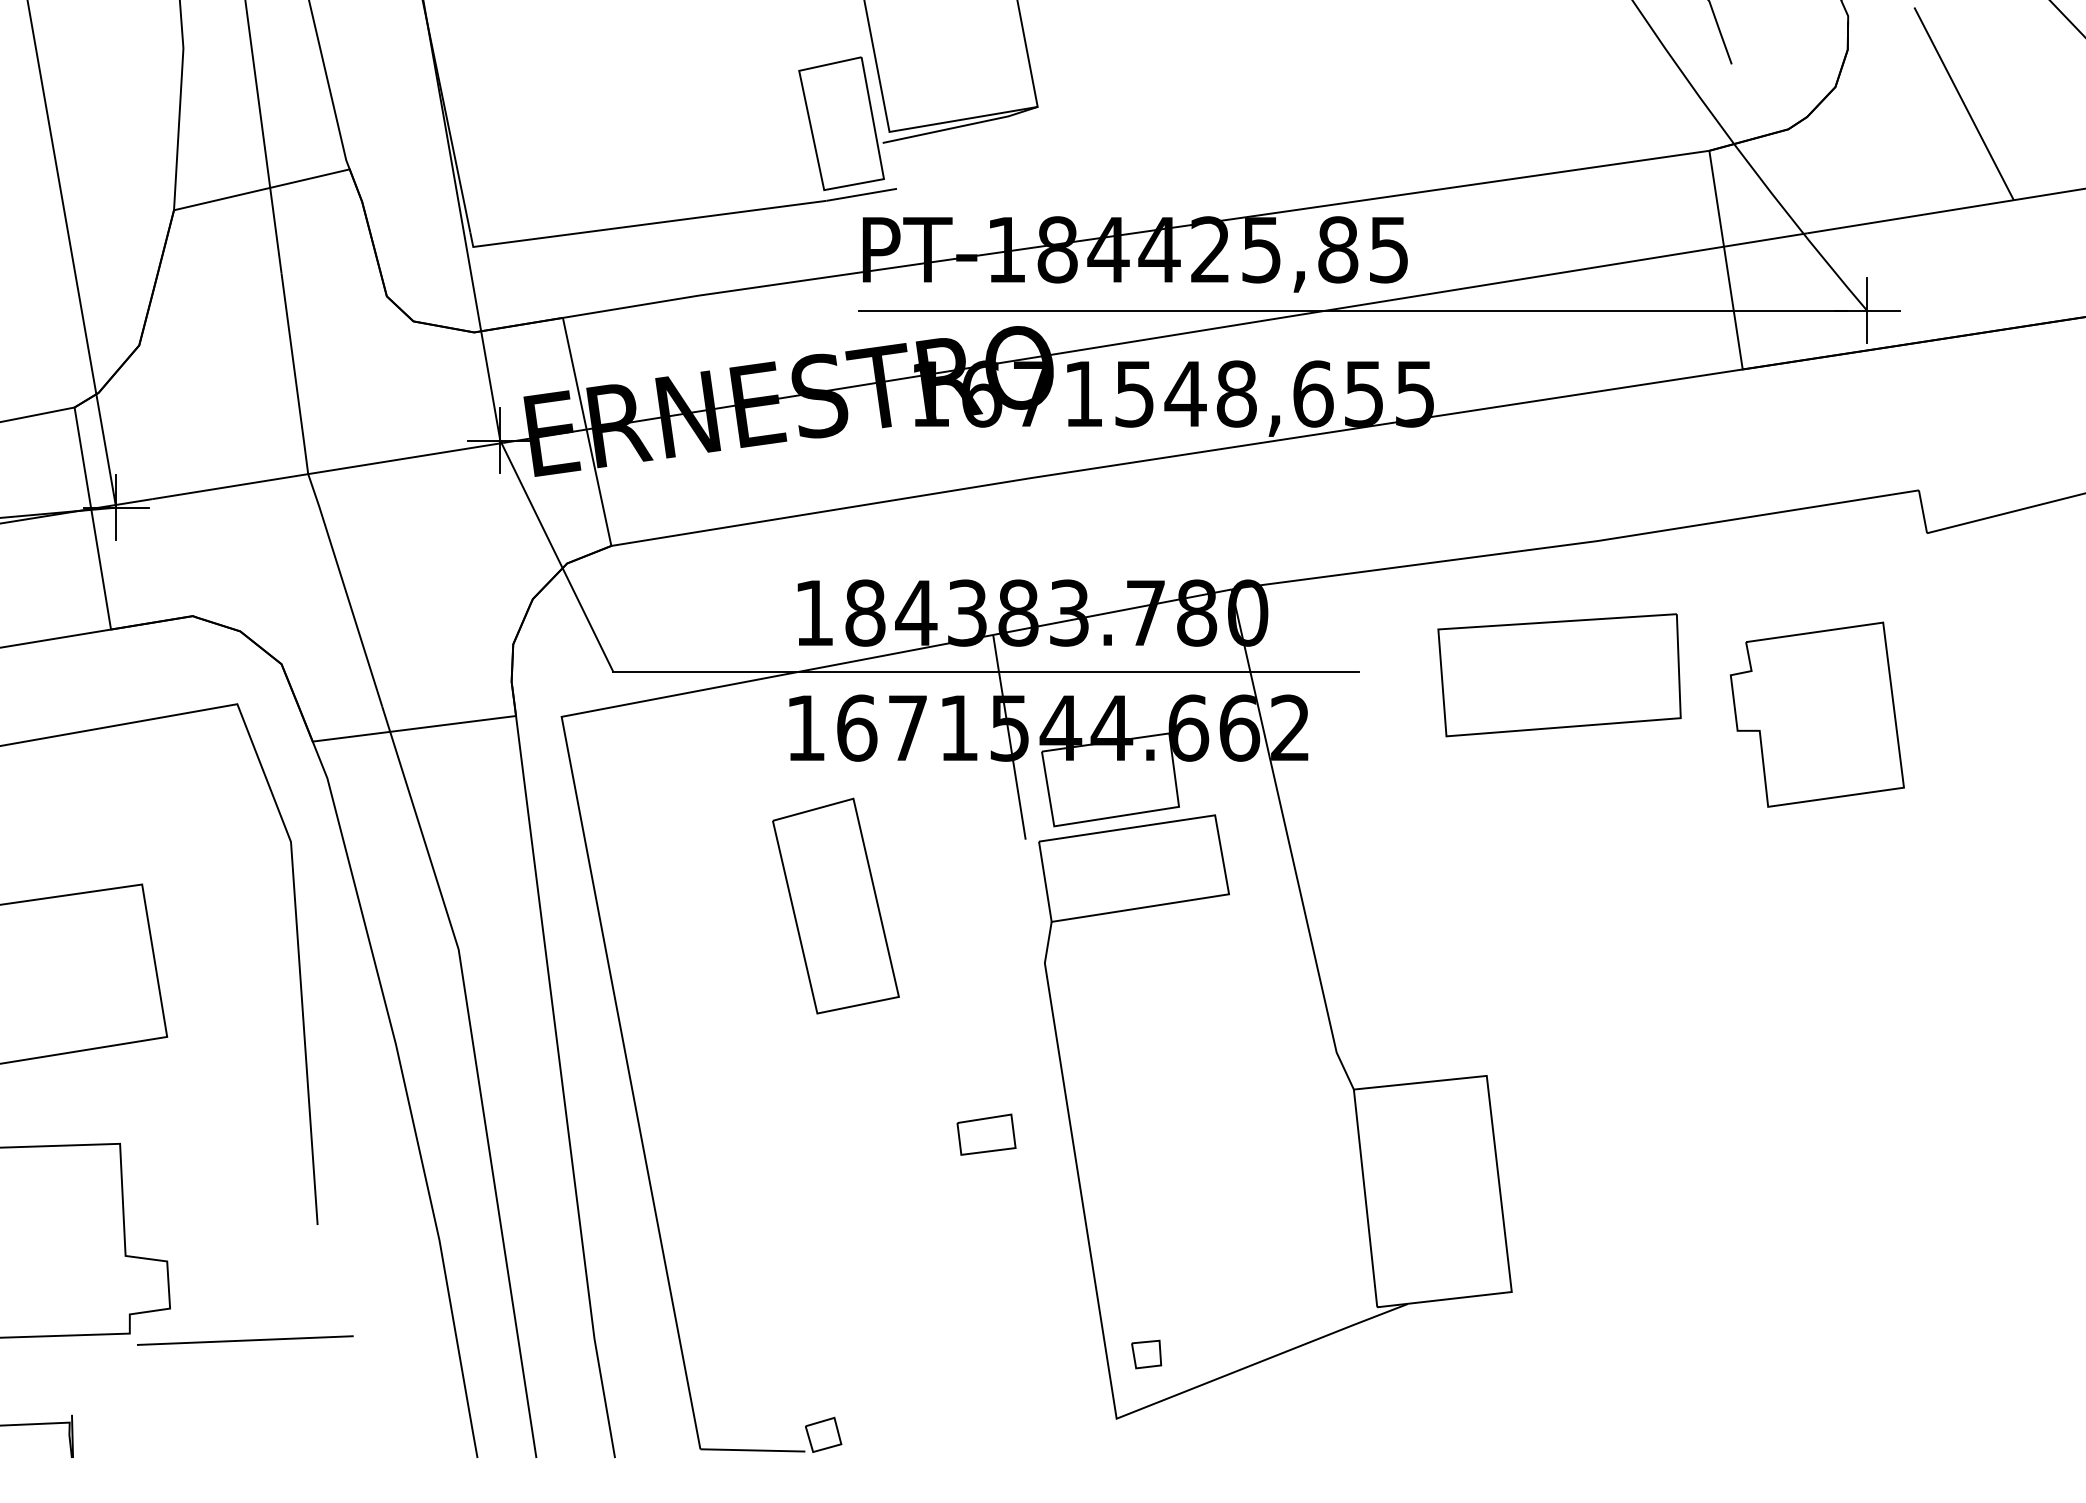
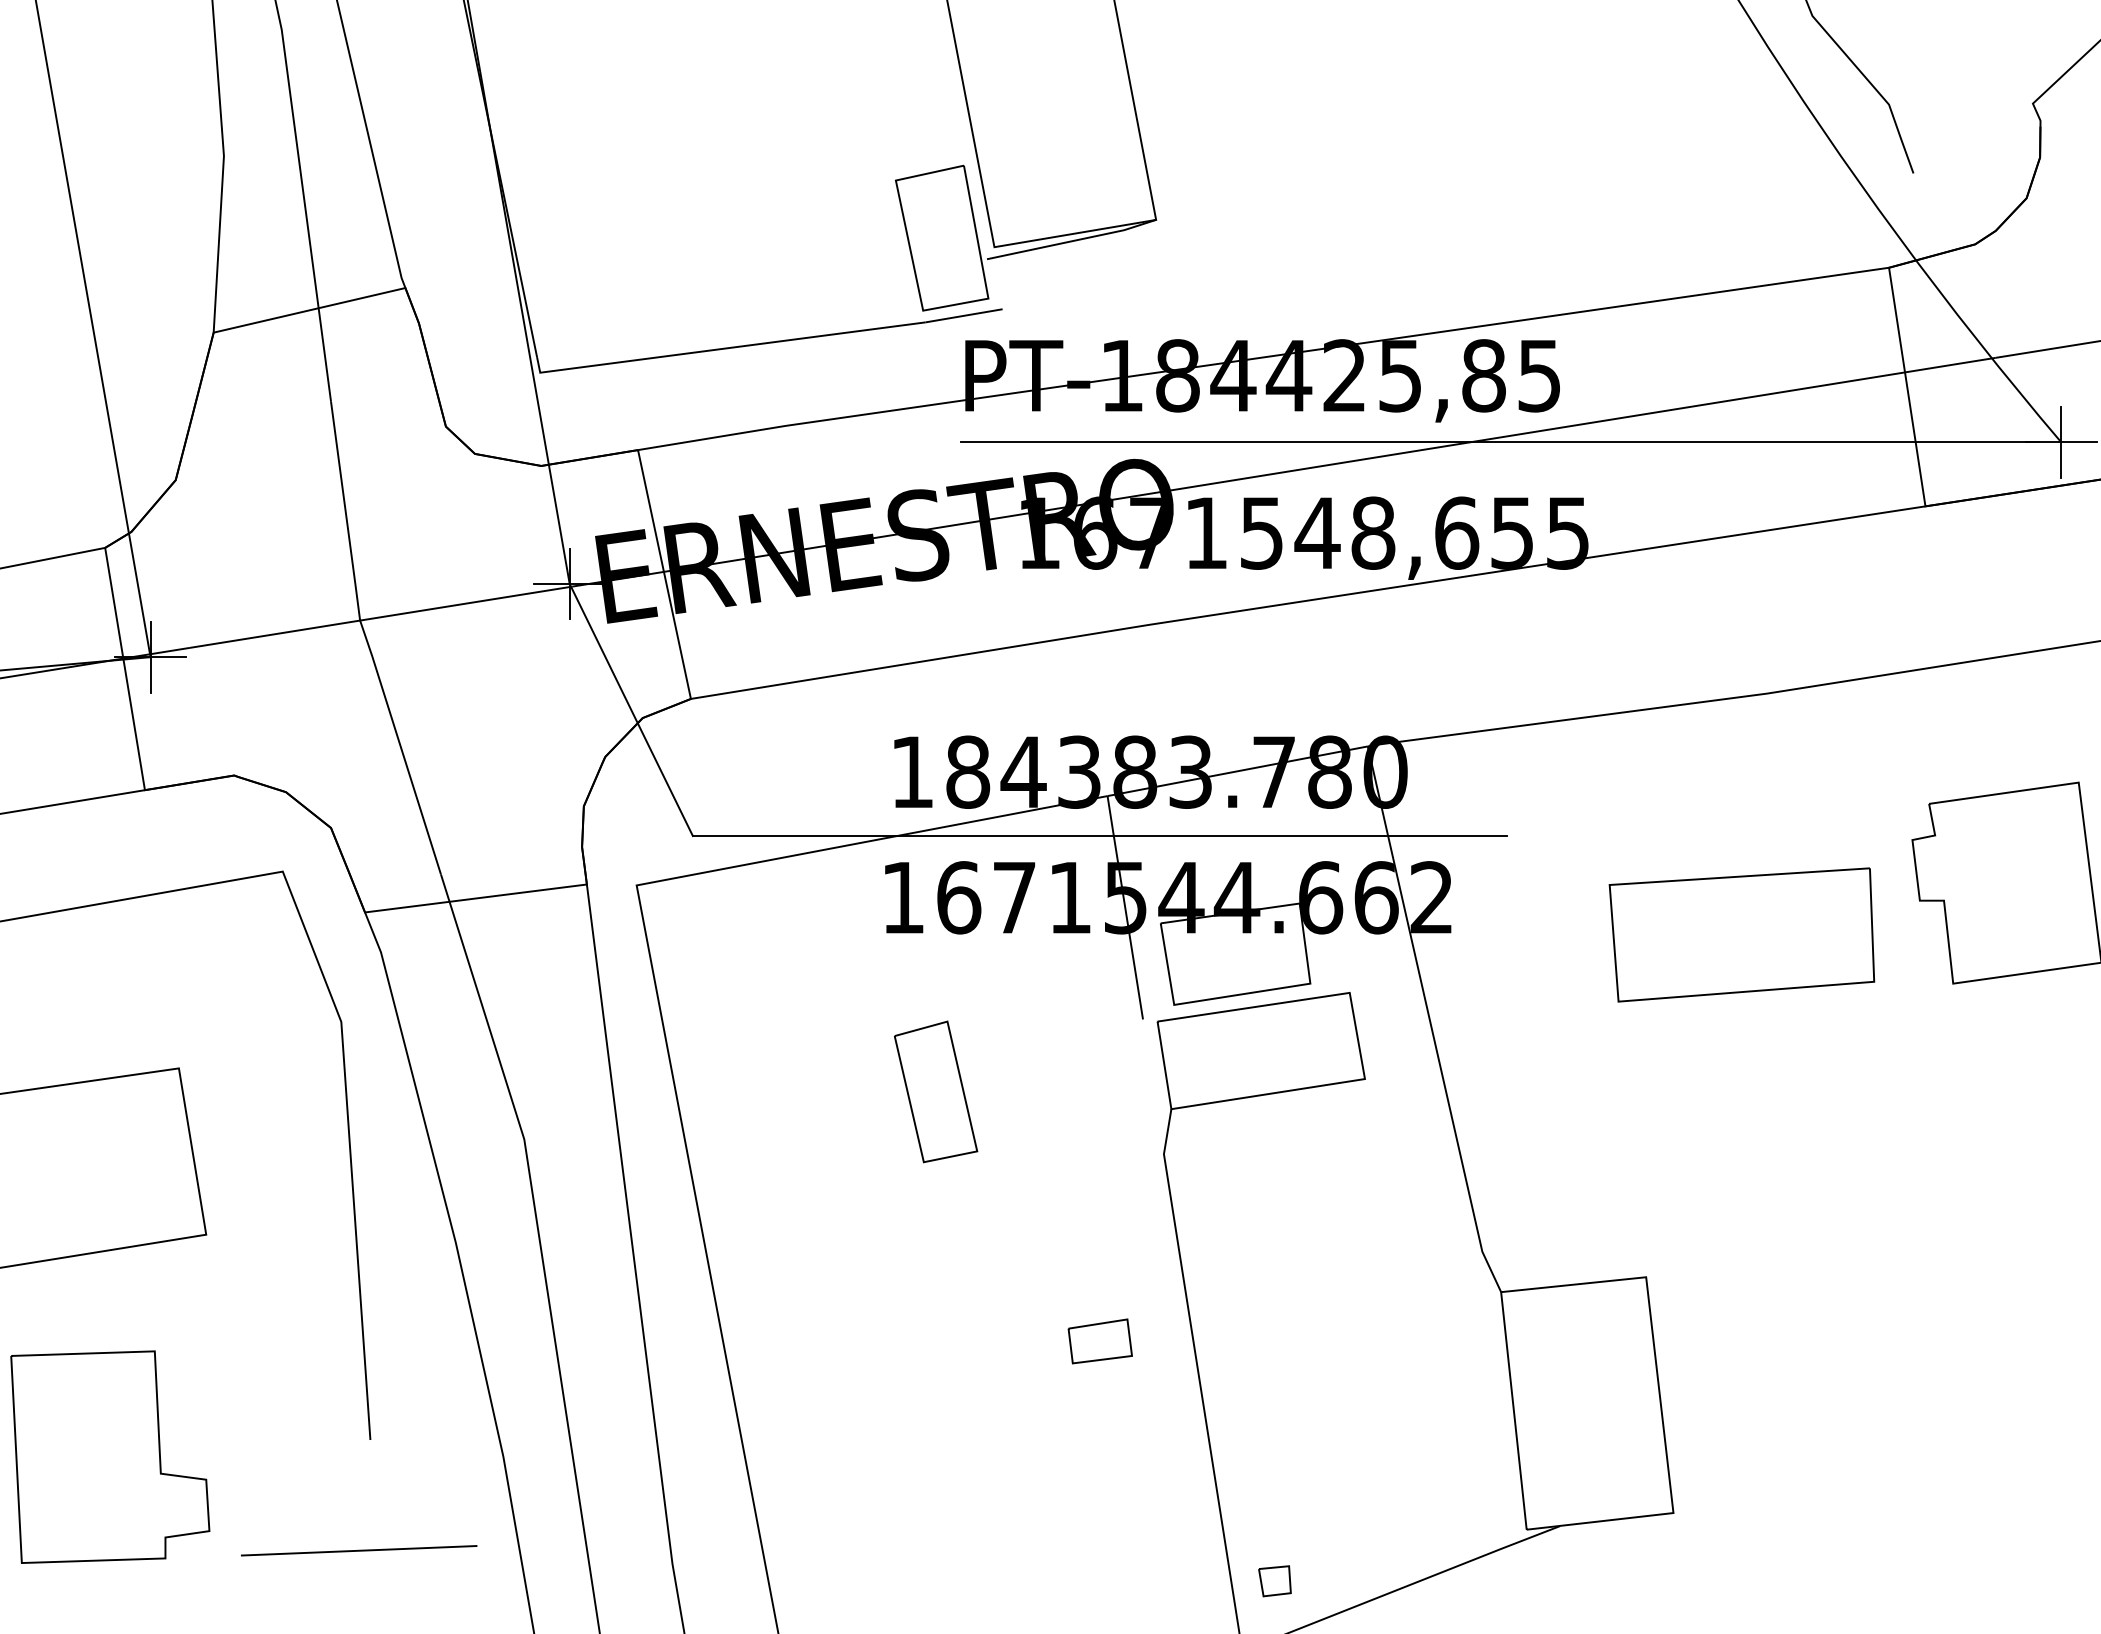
part: (1559, 675) -> (1741, 935), moved
part: (835, 905) -> (935, 1091), size x0.6
line: (245, 1340) -> (359, 1550), moved

